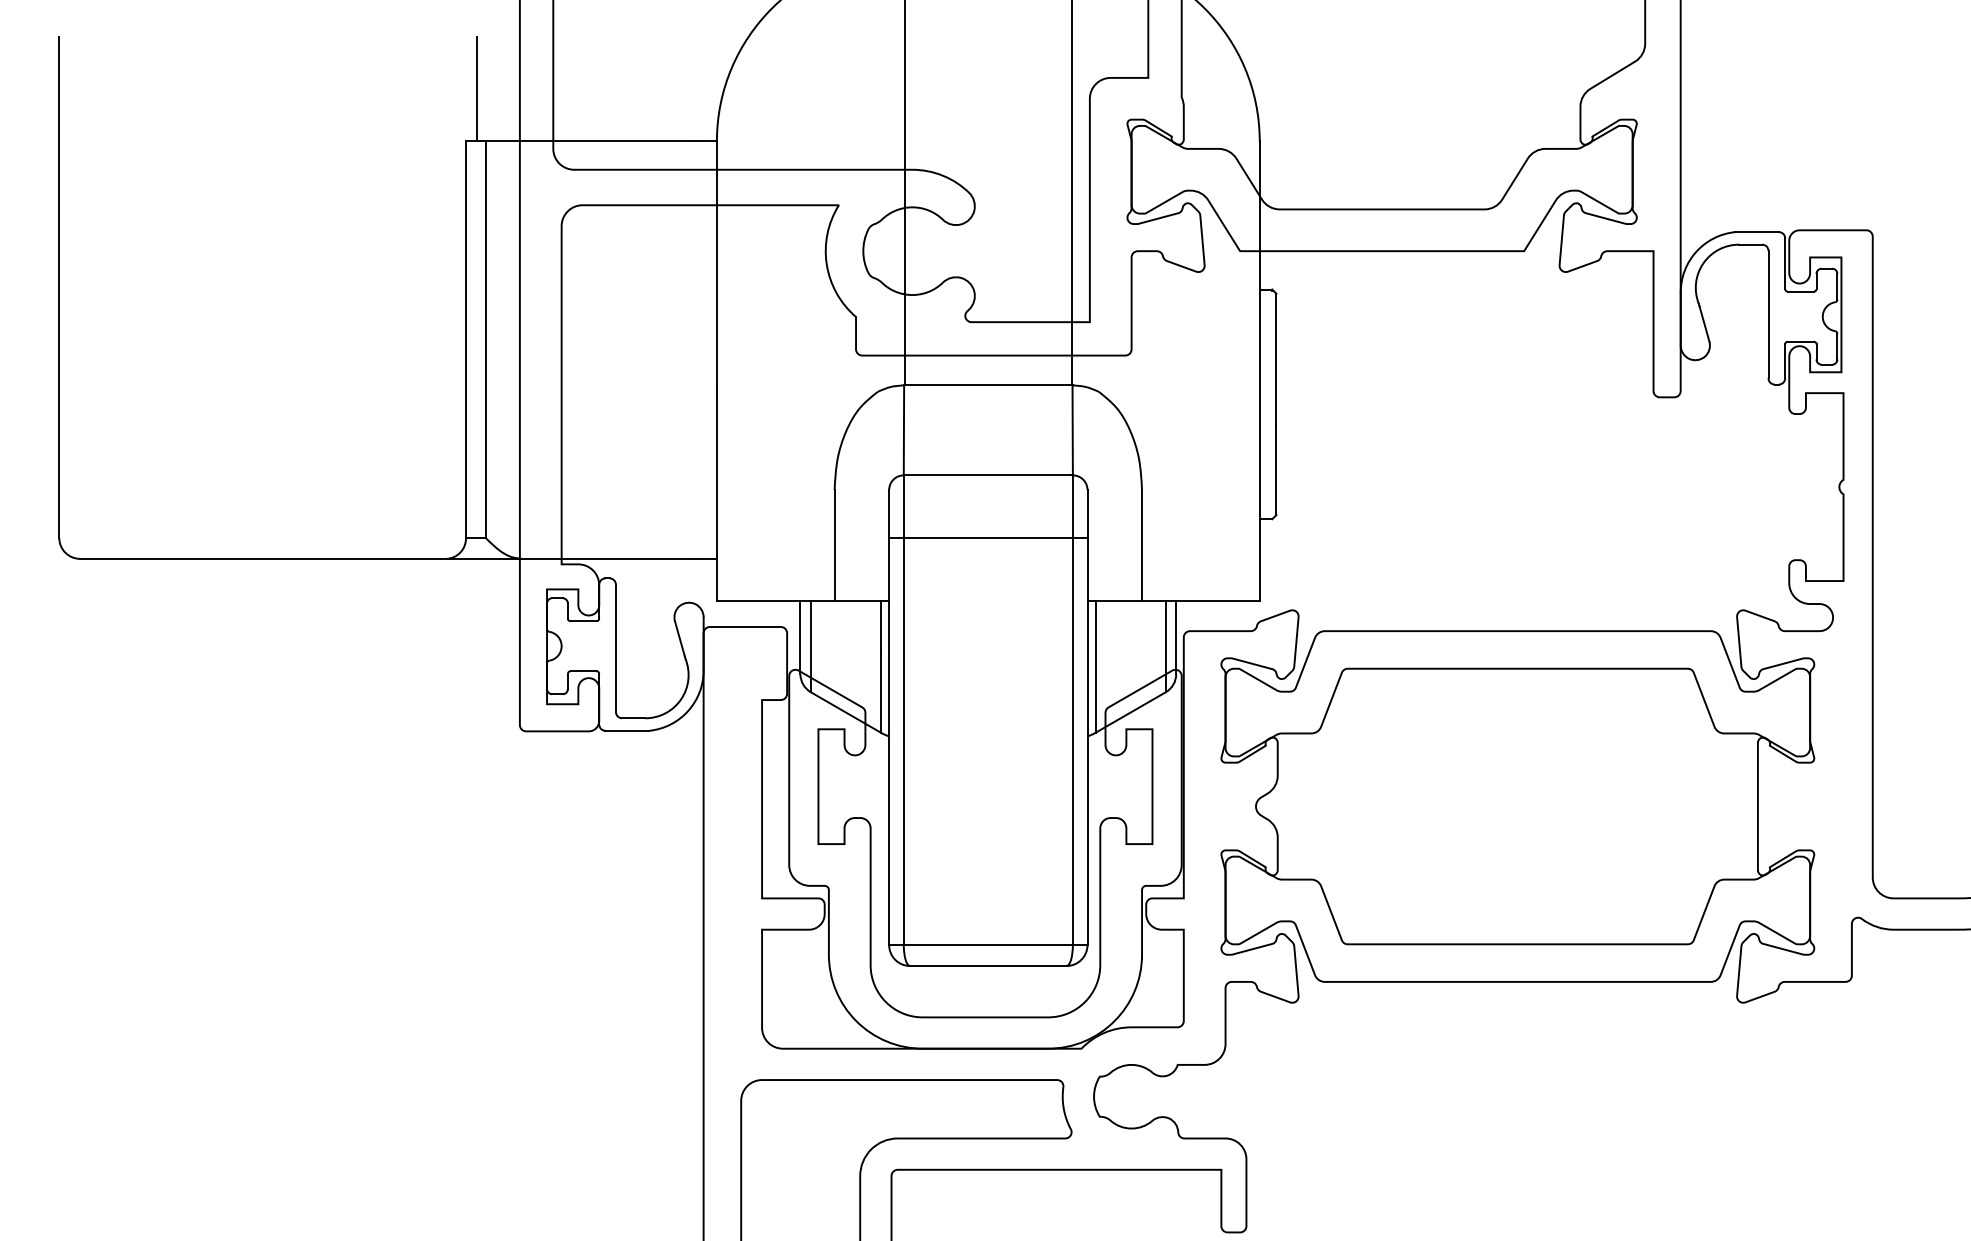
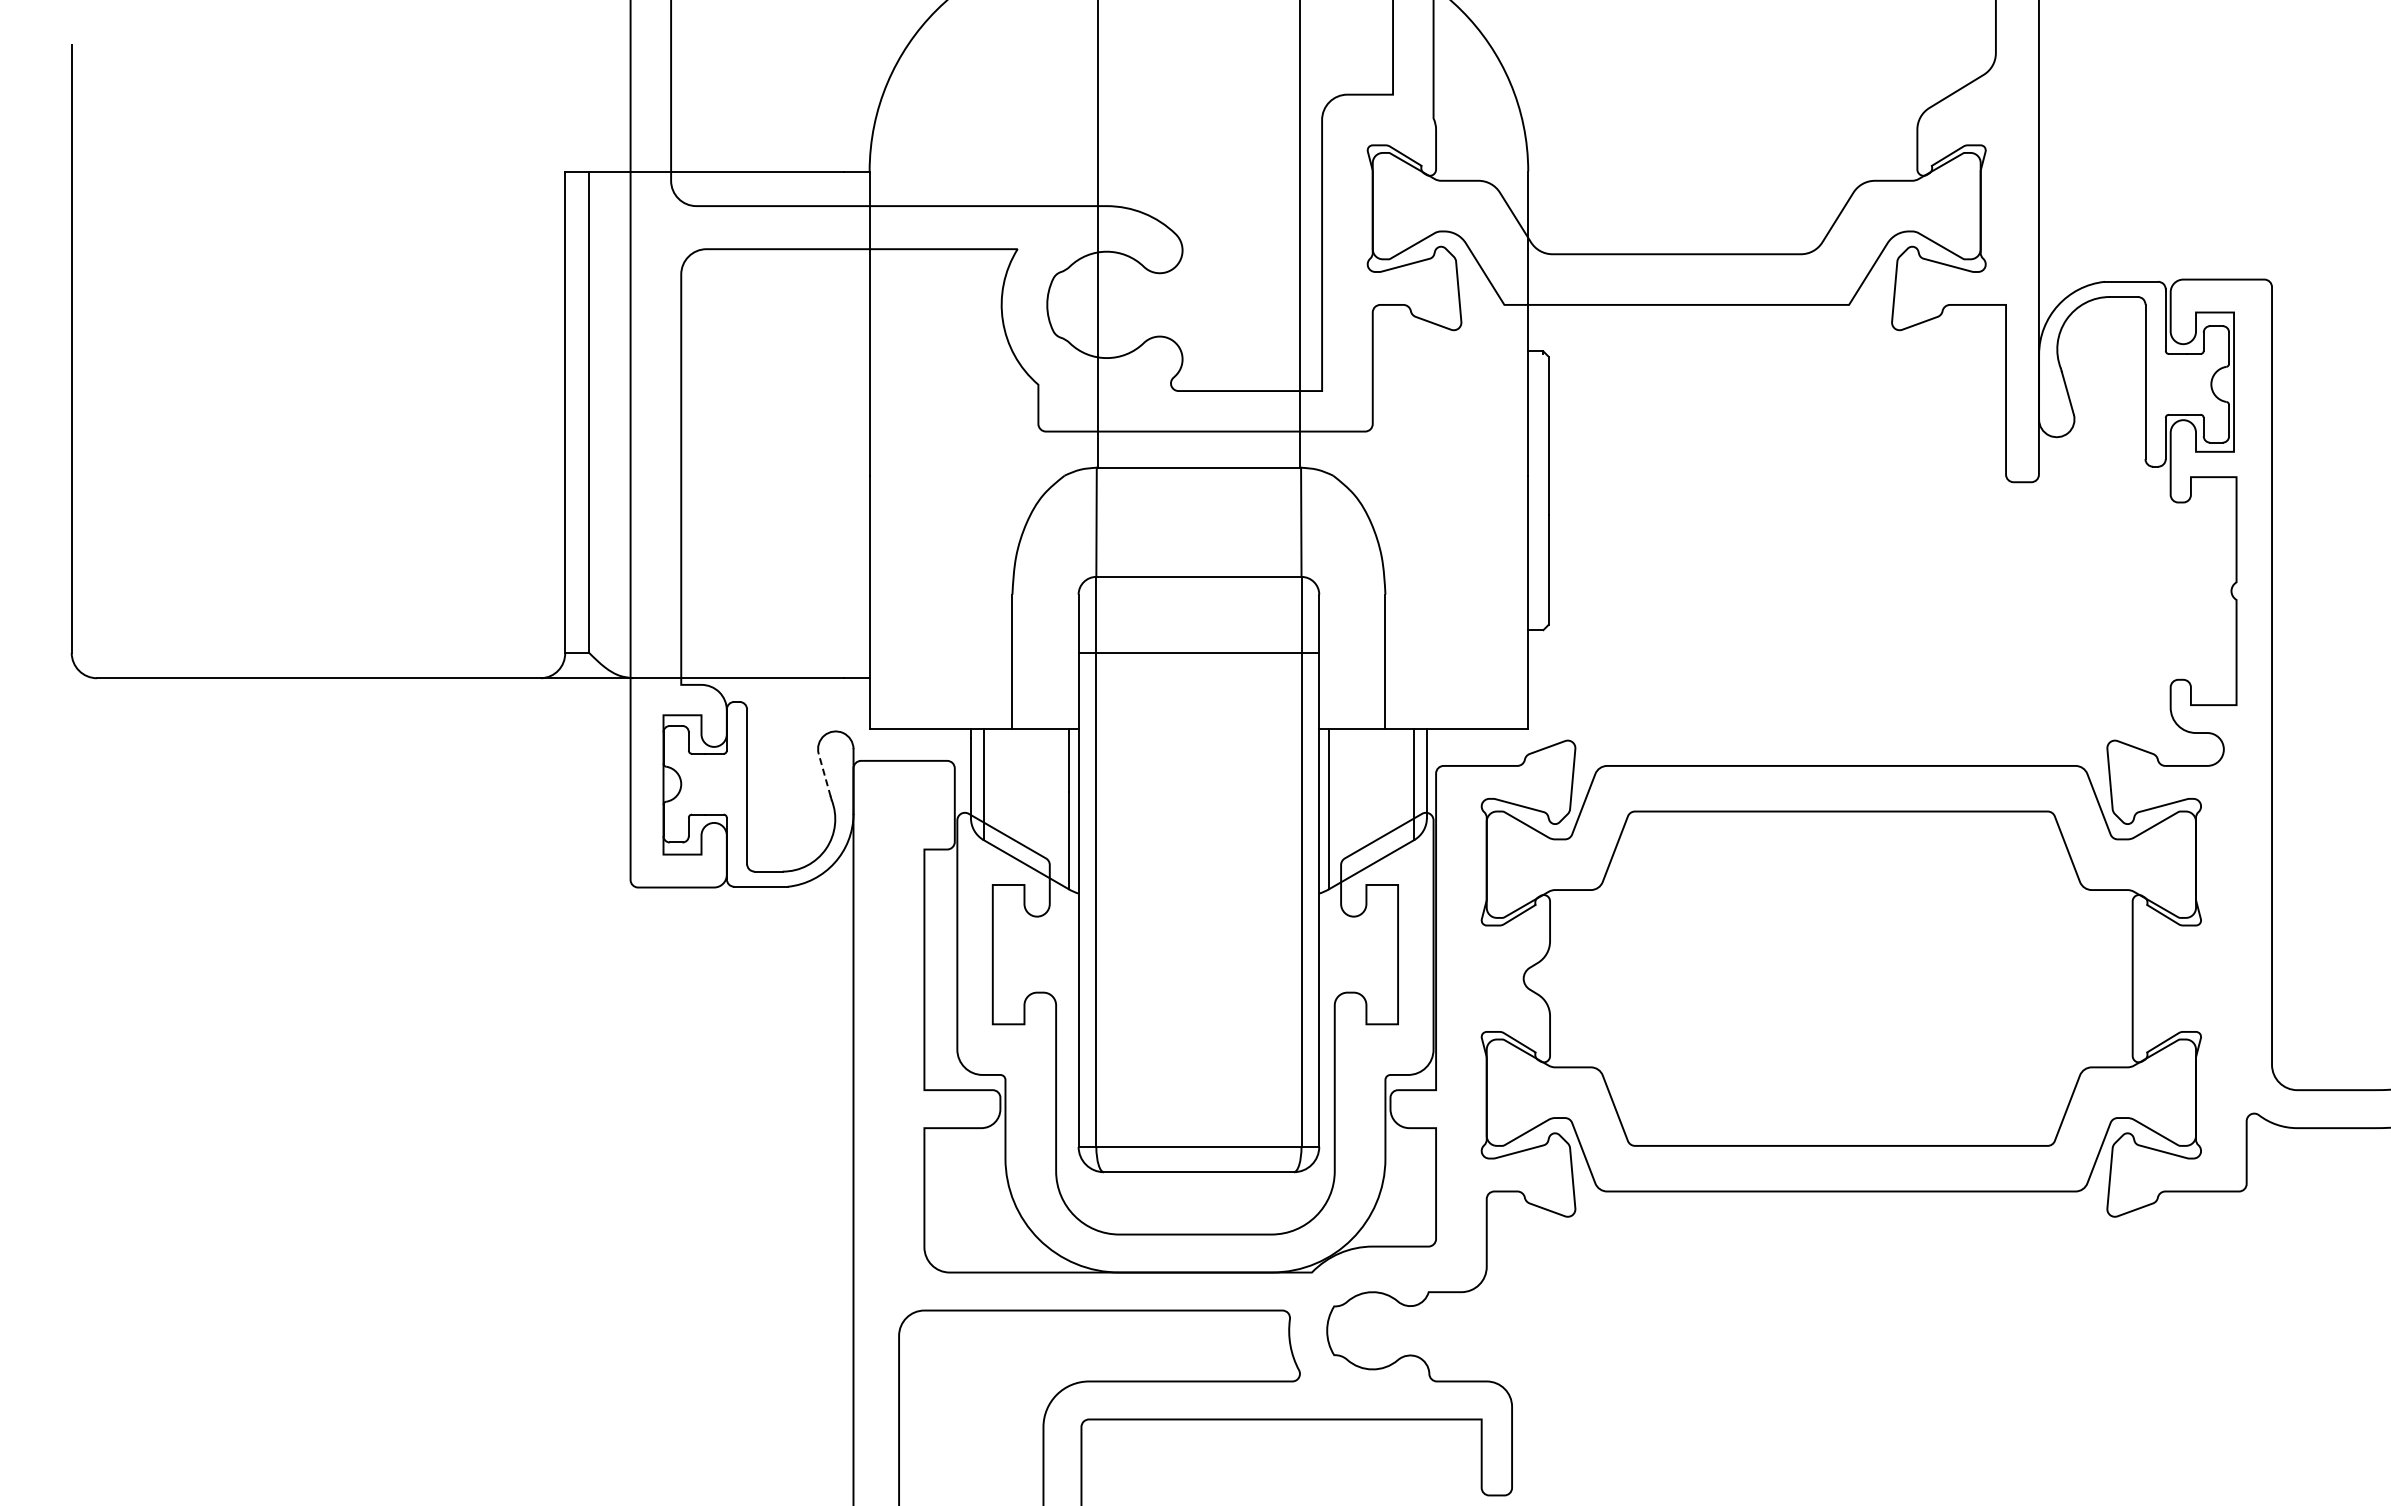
line: (476, 88) -> (578, 107), removed
line: (679, 638) -> (824, 774), solid -> dashed

